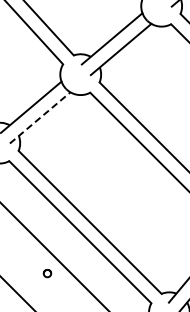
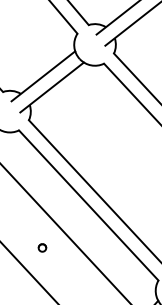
line: (40, 117) -> (52, 87), dashed -> solid
part: (47, 273) -> (42, 247), moved

